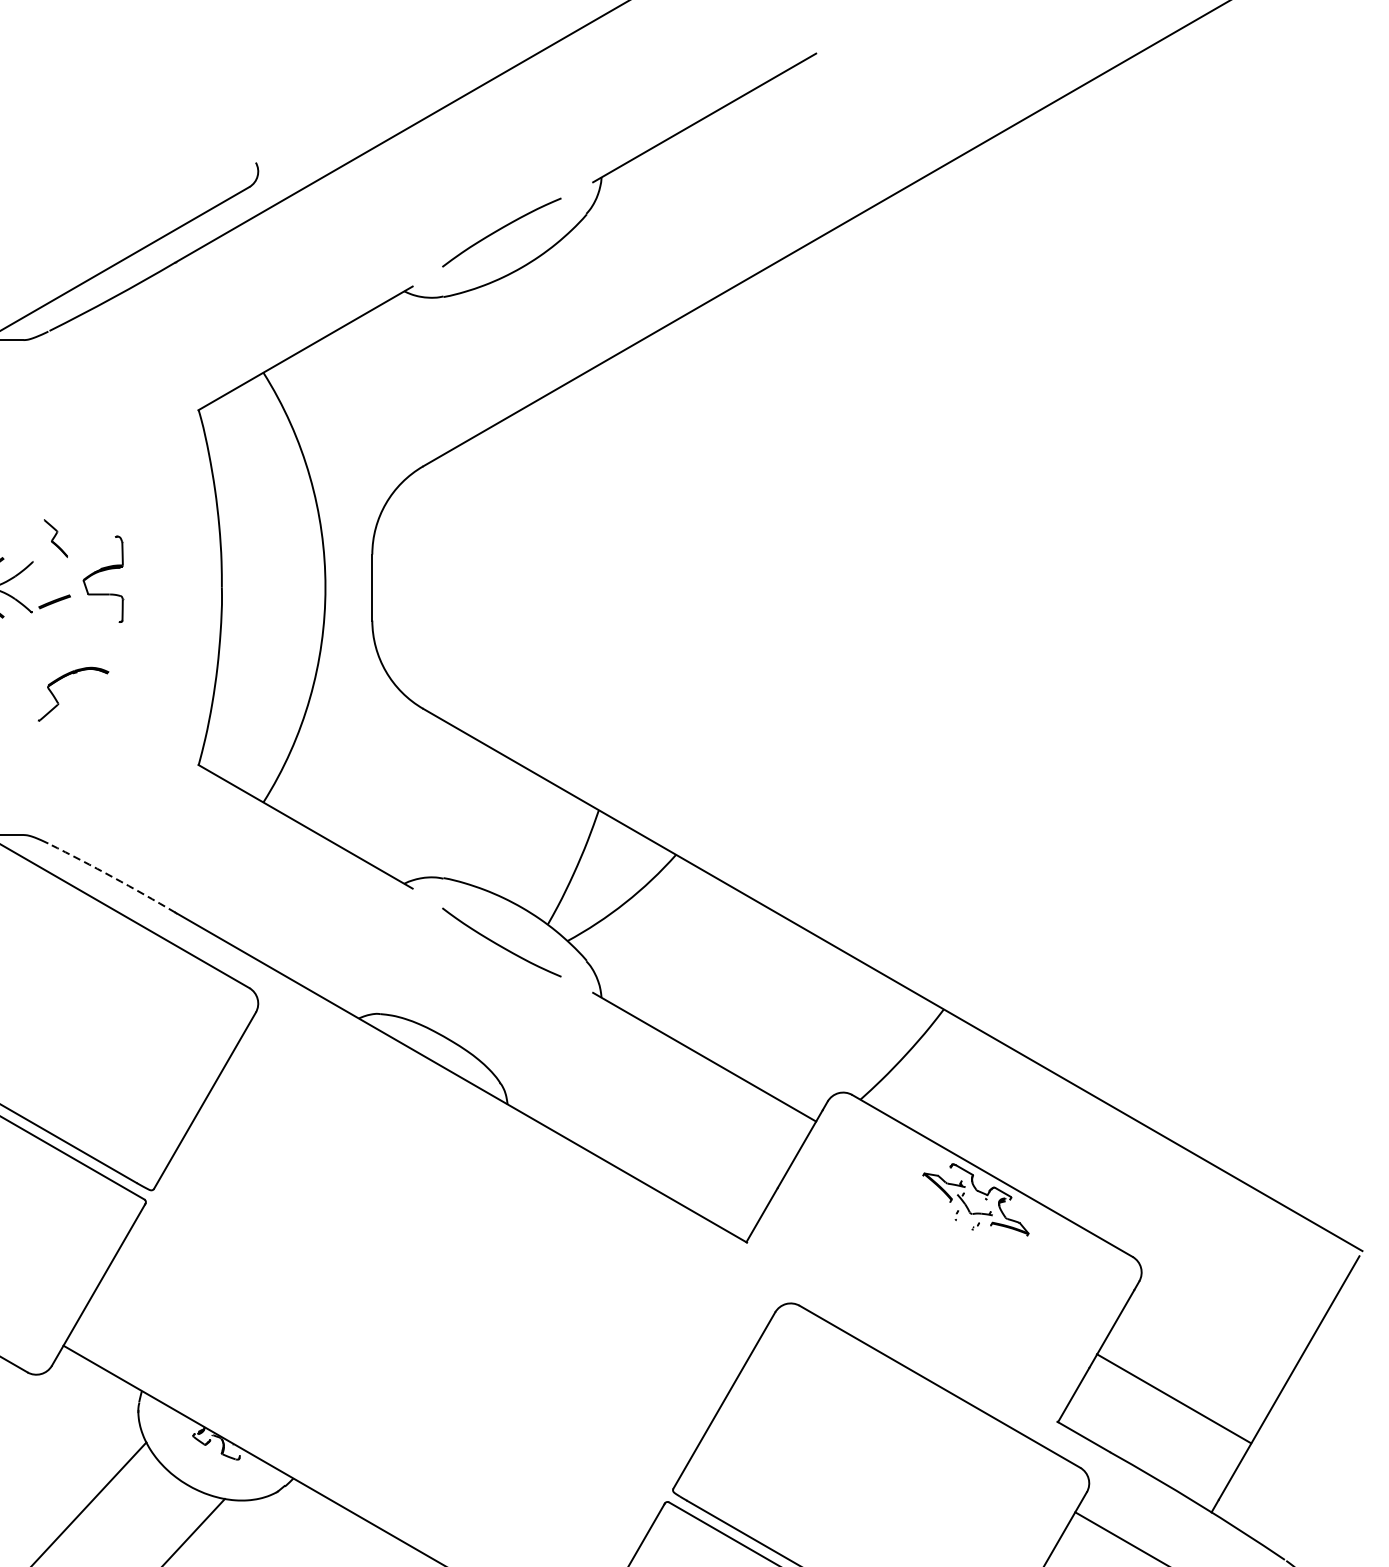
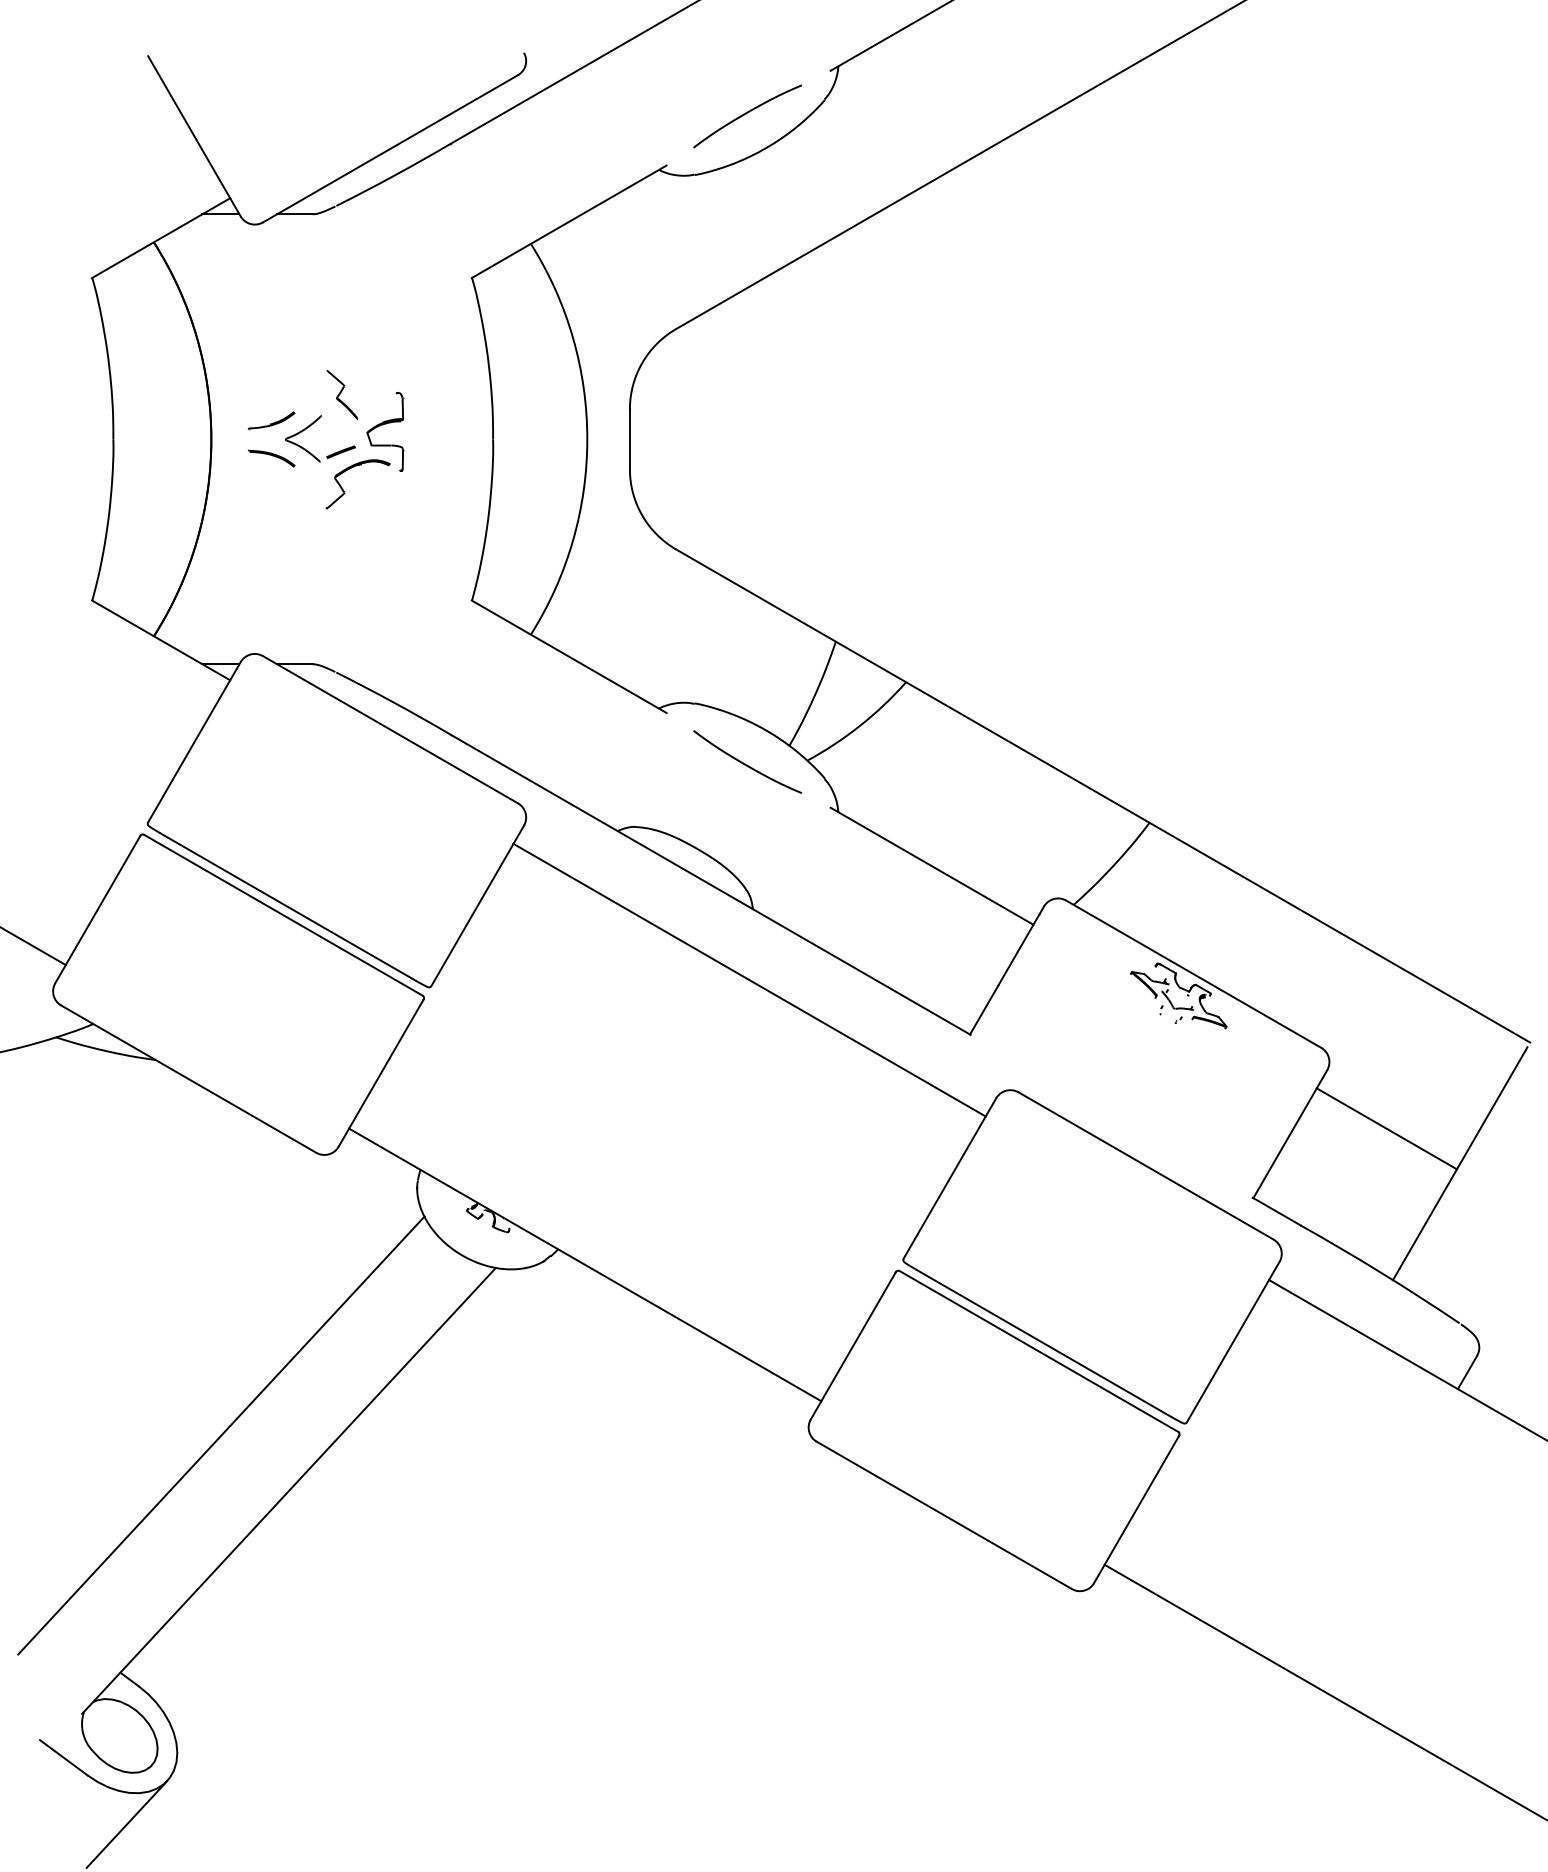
part: (55, 538) -> (341, 394), size x1.43
part: (58, 701) -> (344, 490), moved
arc: (113, 877) -> (394, 702), dashed -> solid
line: (503, 1181) -> (749, 979), added
line: (1173, 1398) -> (1386, 1128), moved

